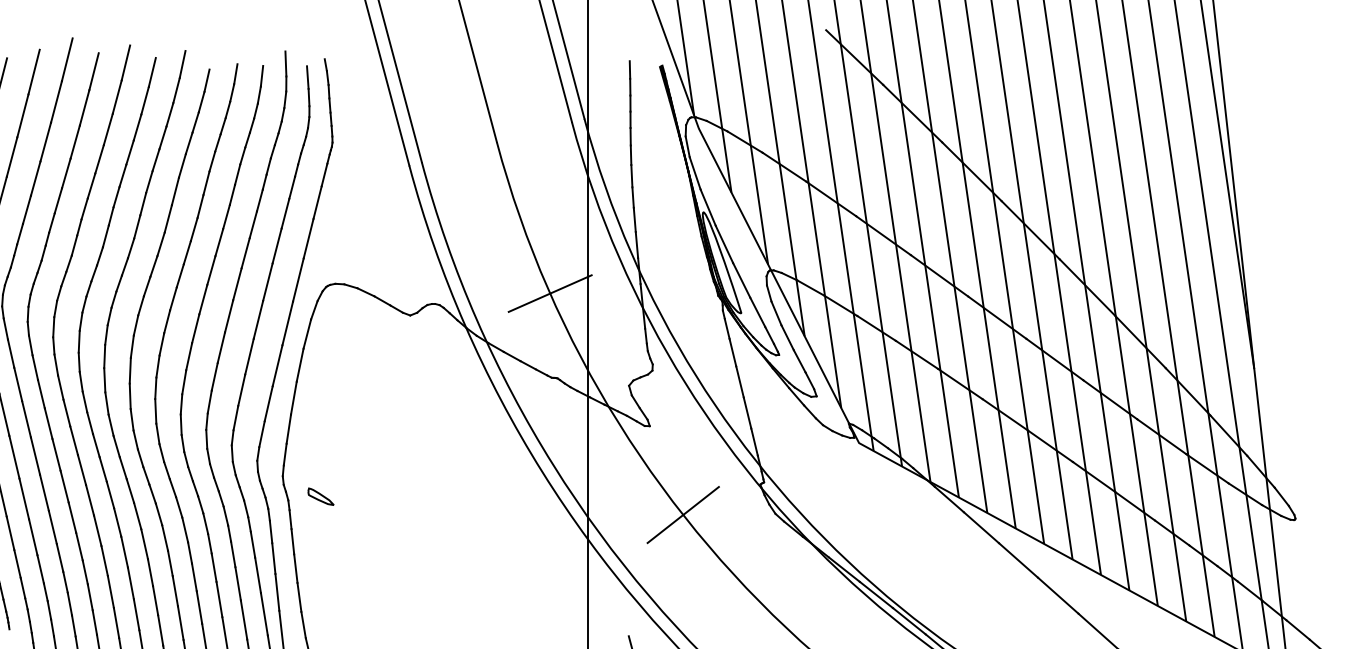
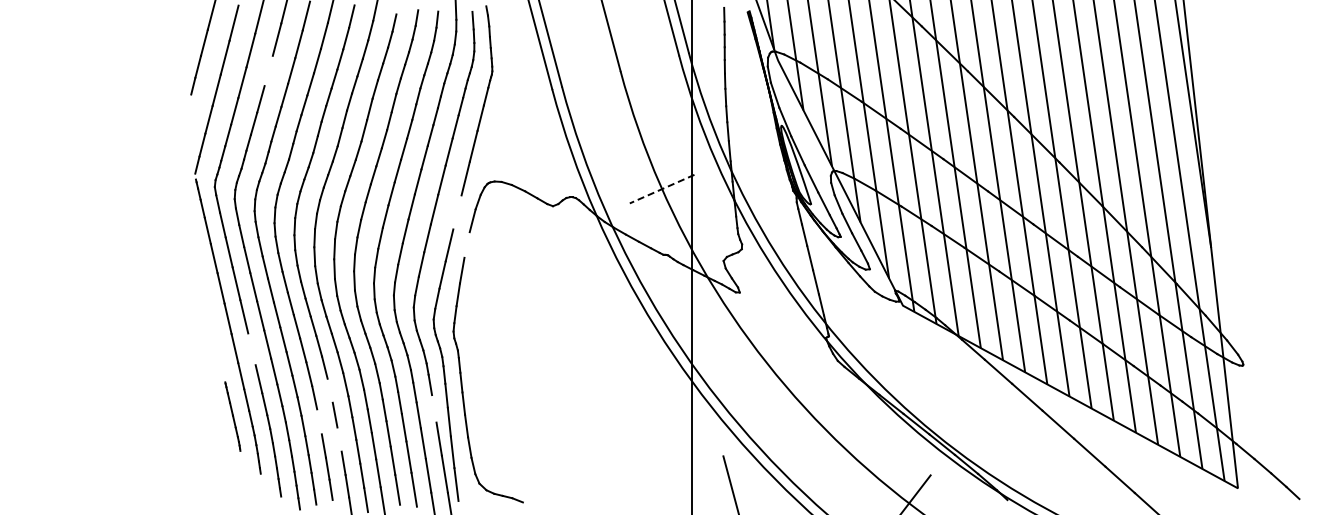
line: (45, 141) -> (268, 70), removed
line: (549, 294) -> (661, 189), solid -> dashed
line: (287, 323) -> (457, 212), removed
line: (299, 364) -> (466, 244), removed
part: (319, 496) -> (482, 347), removed
line: (23, 499) -> (251, 349), removed
line: (682, 514) -> (765, 361), removed
line: (123, 551) -> (329, 390), removed
line: (258, 574) -> (434, 408), removed
line: (110, 591) -> (319, 421), removed
line: (136, 614) -> (339, 439), removed

